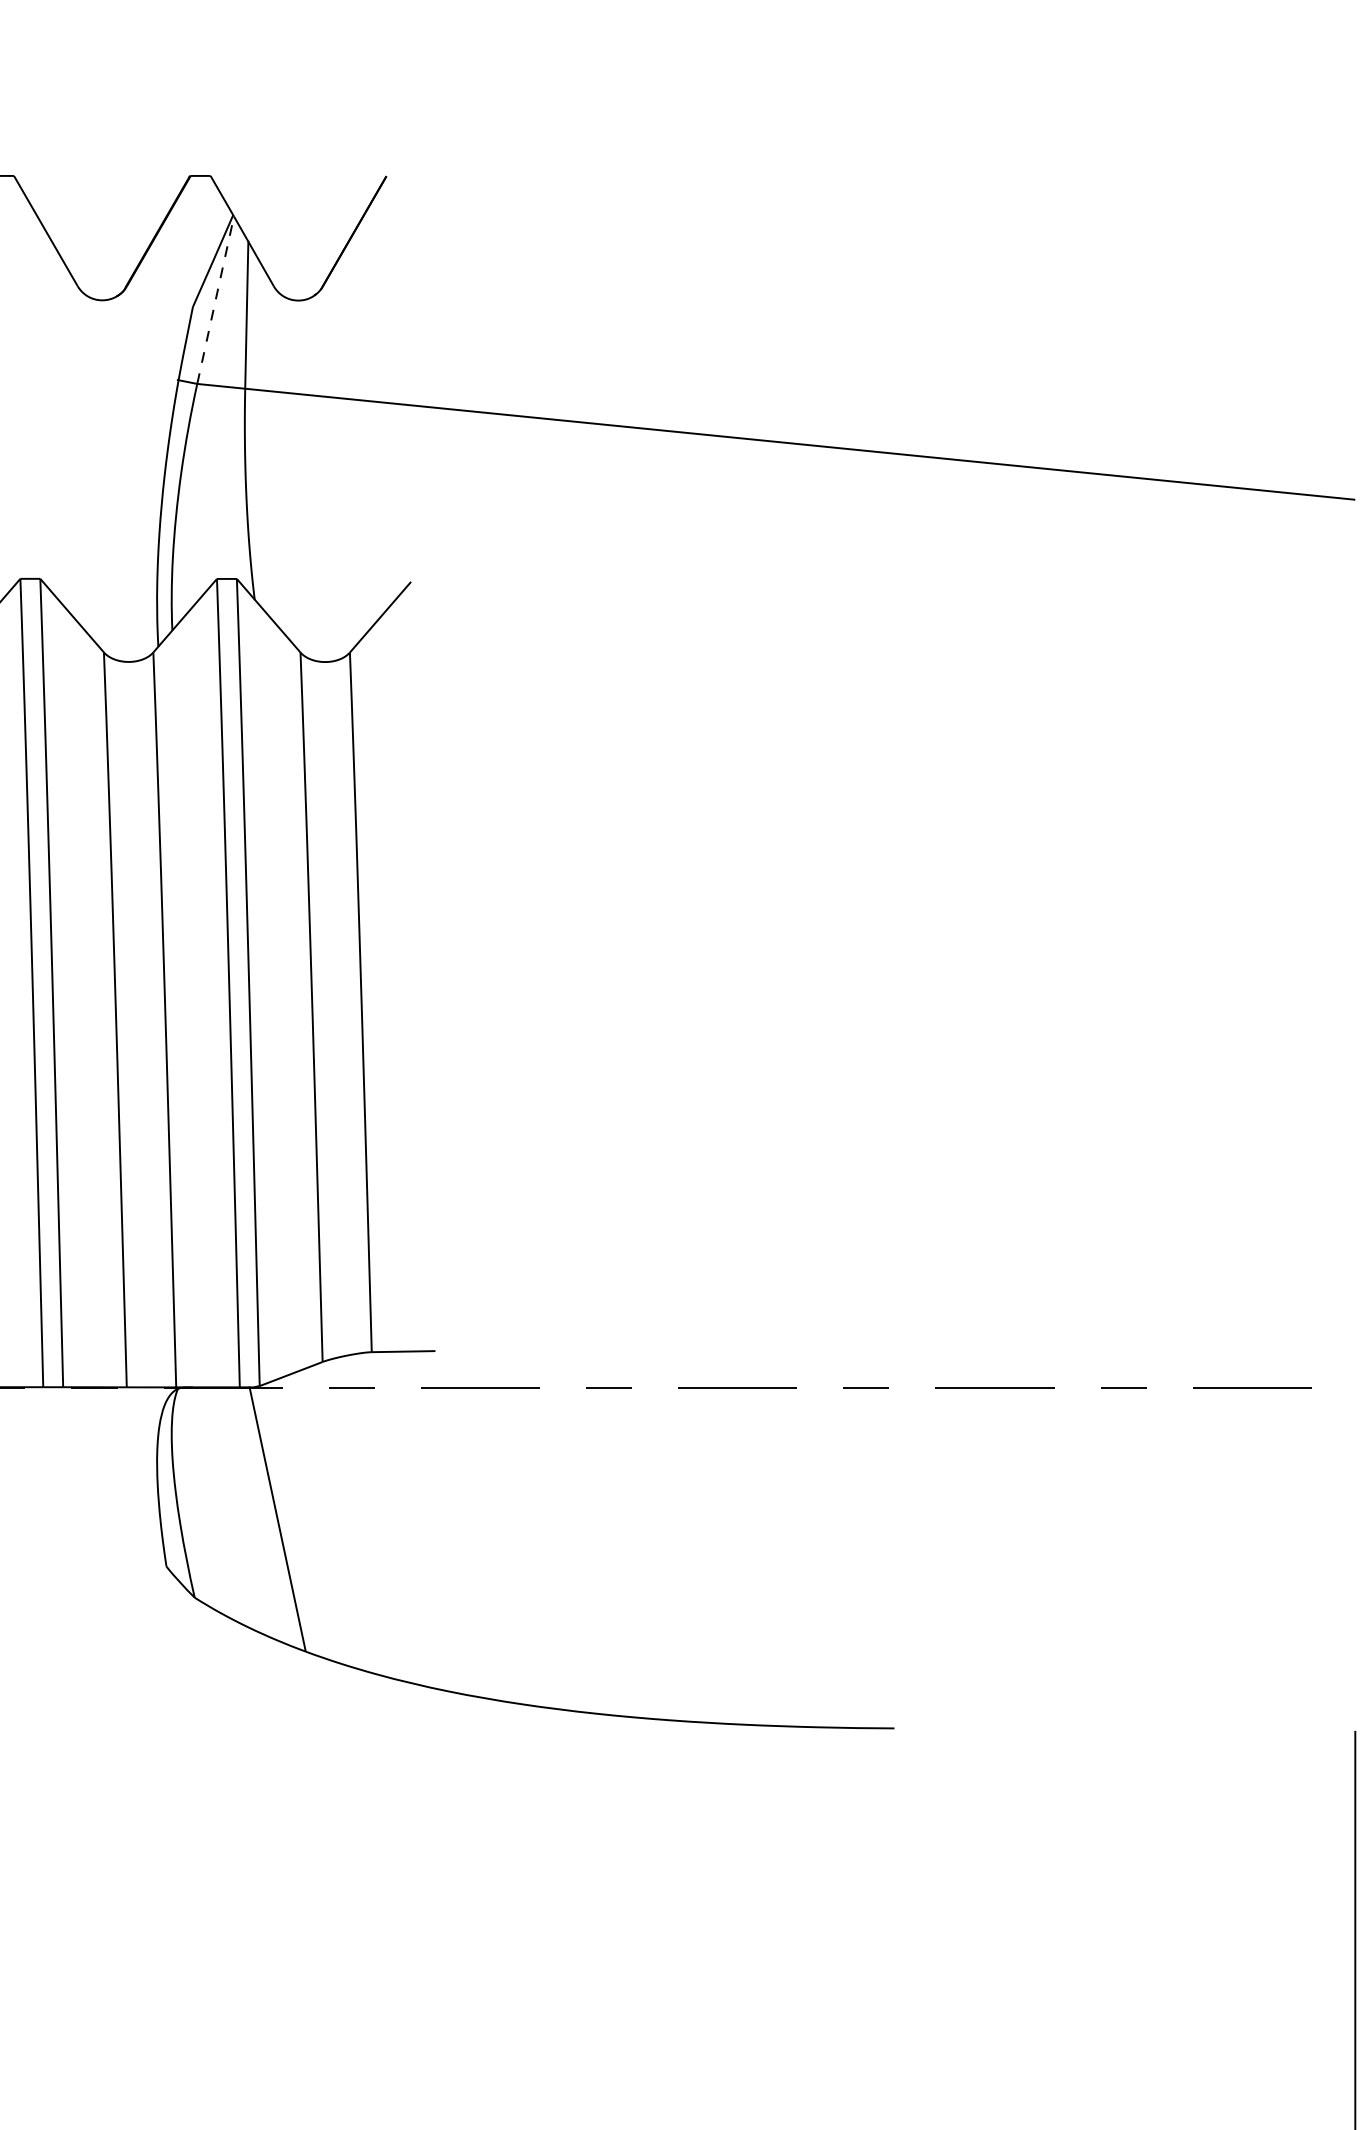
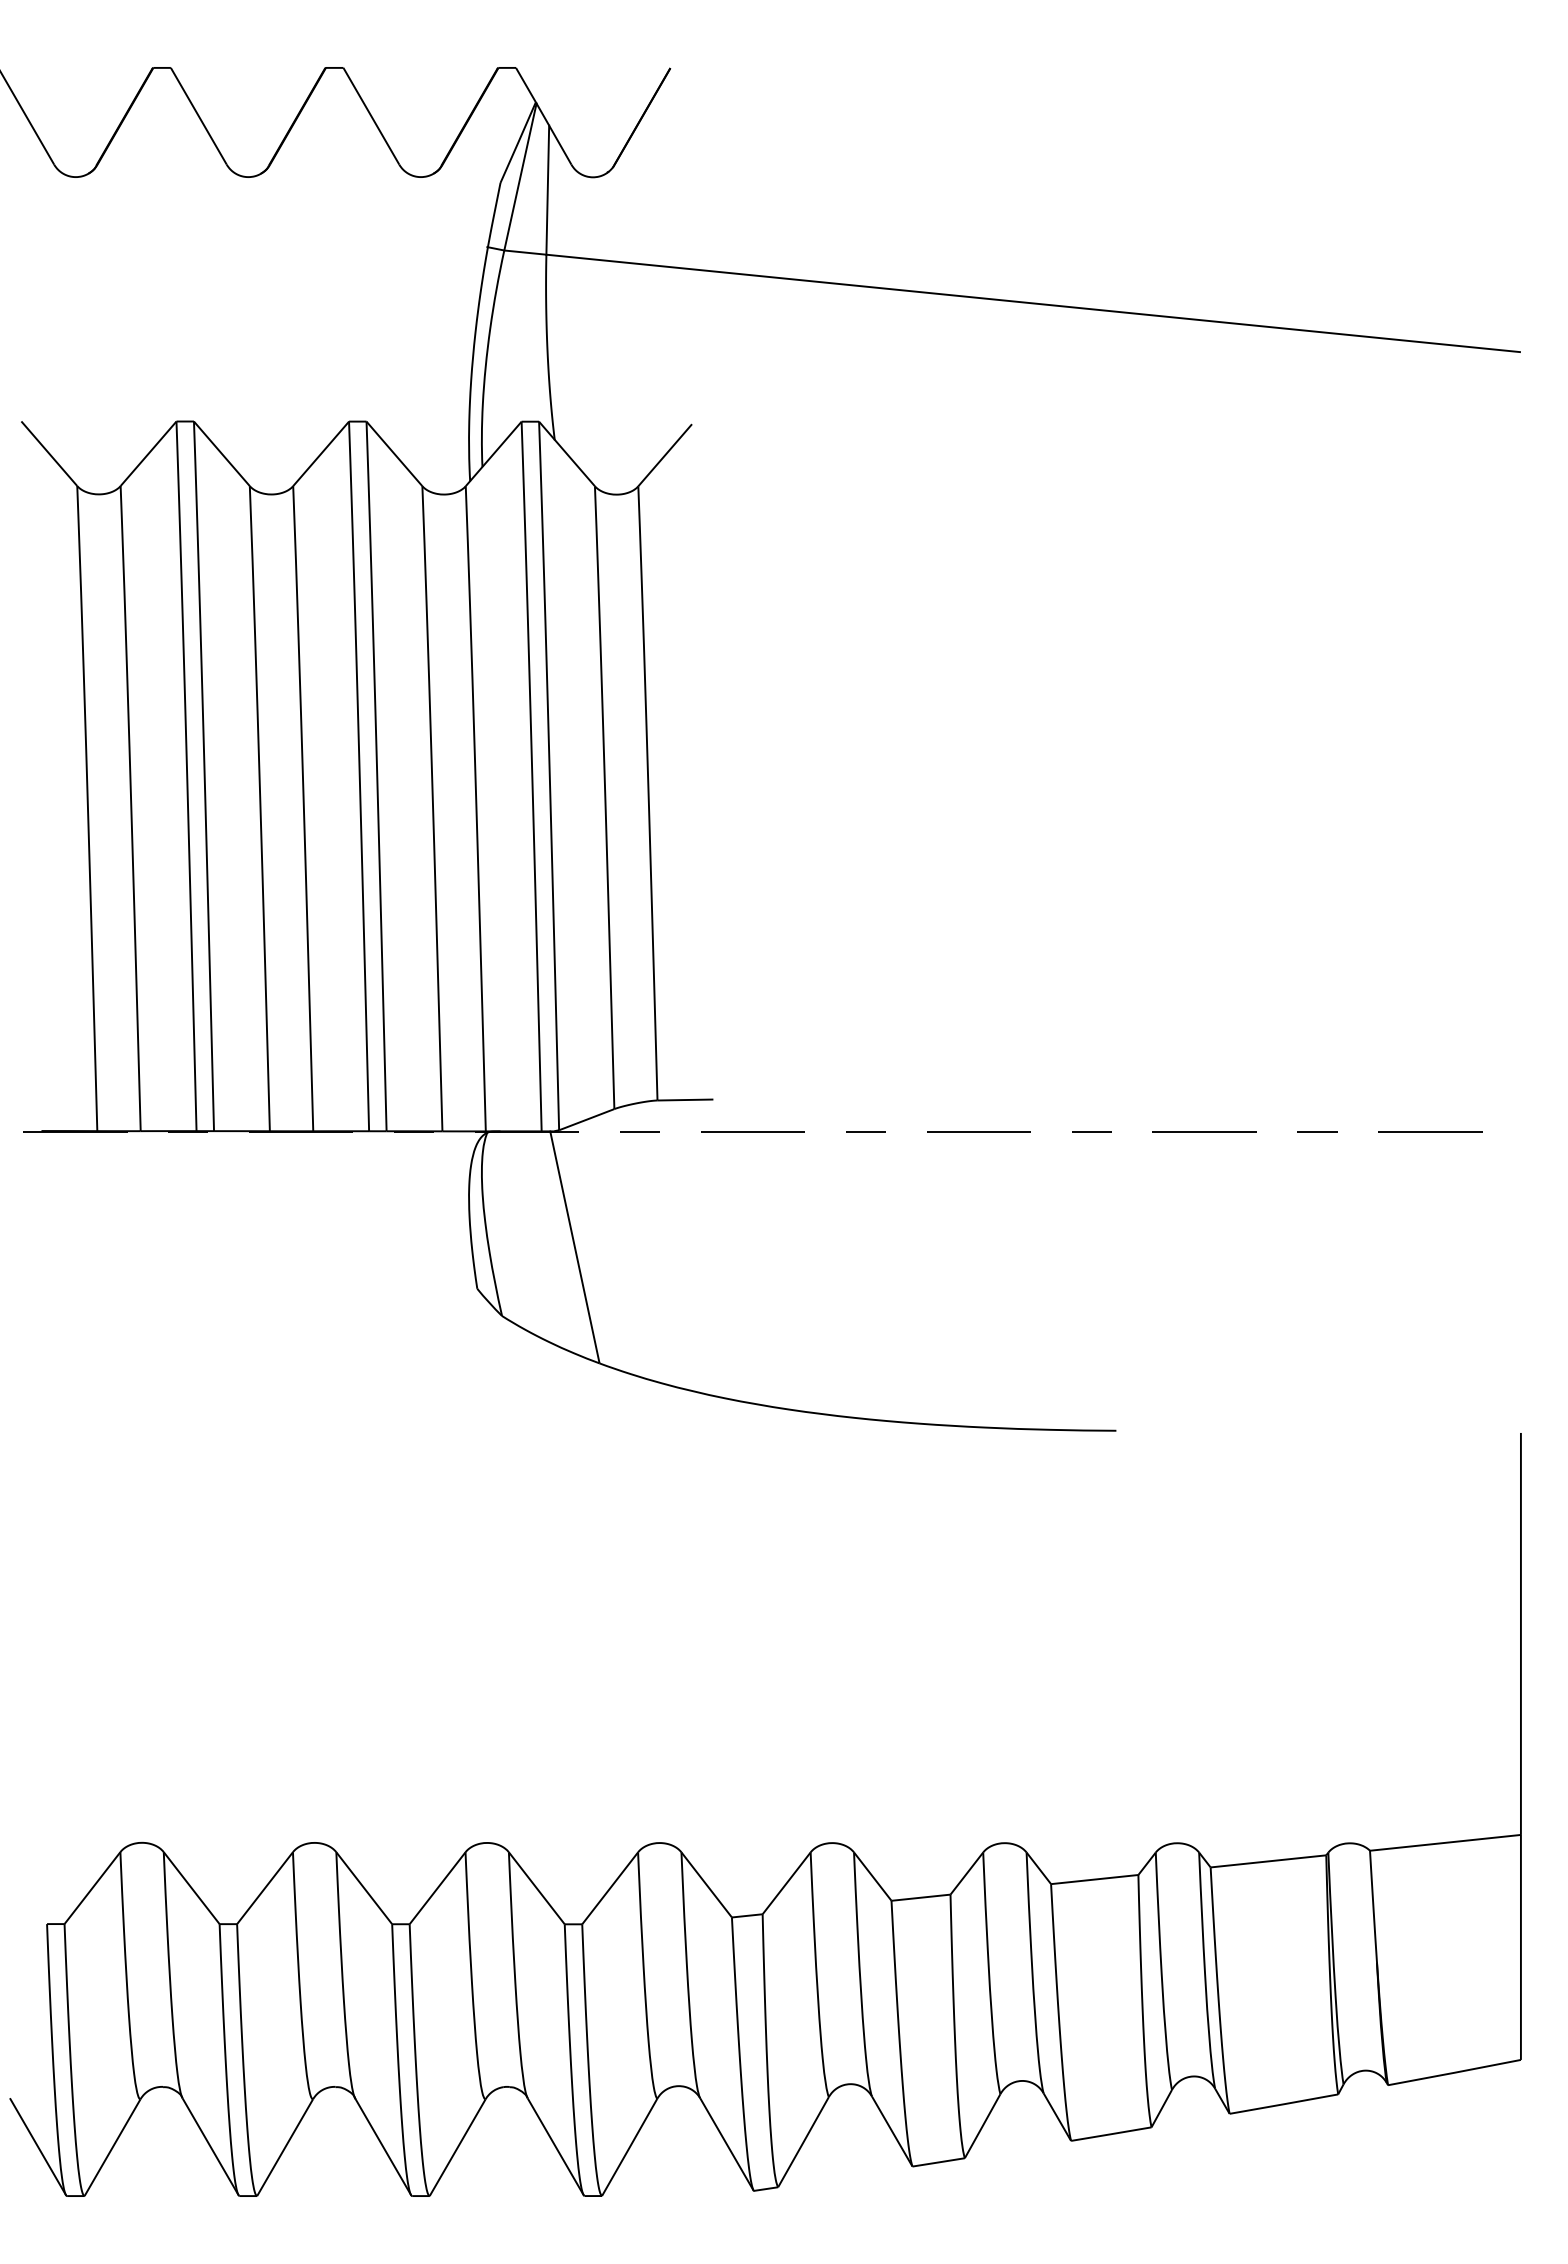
line: (215, 299) -> (520, 176), dashed -> solid

